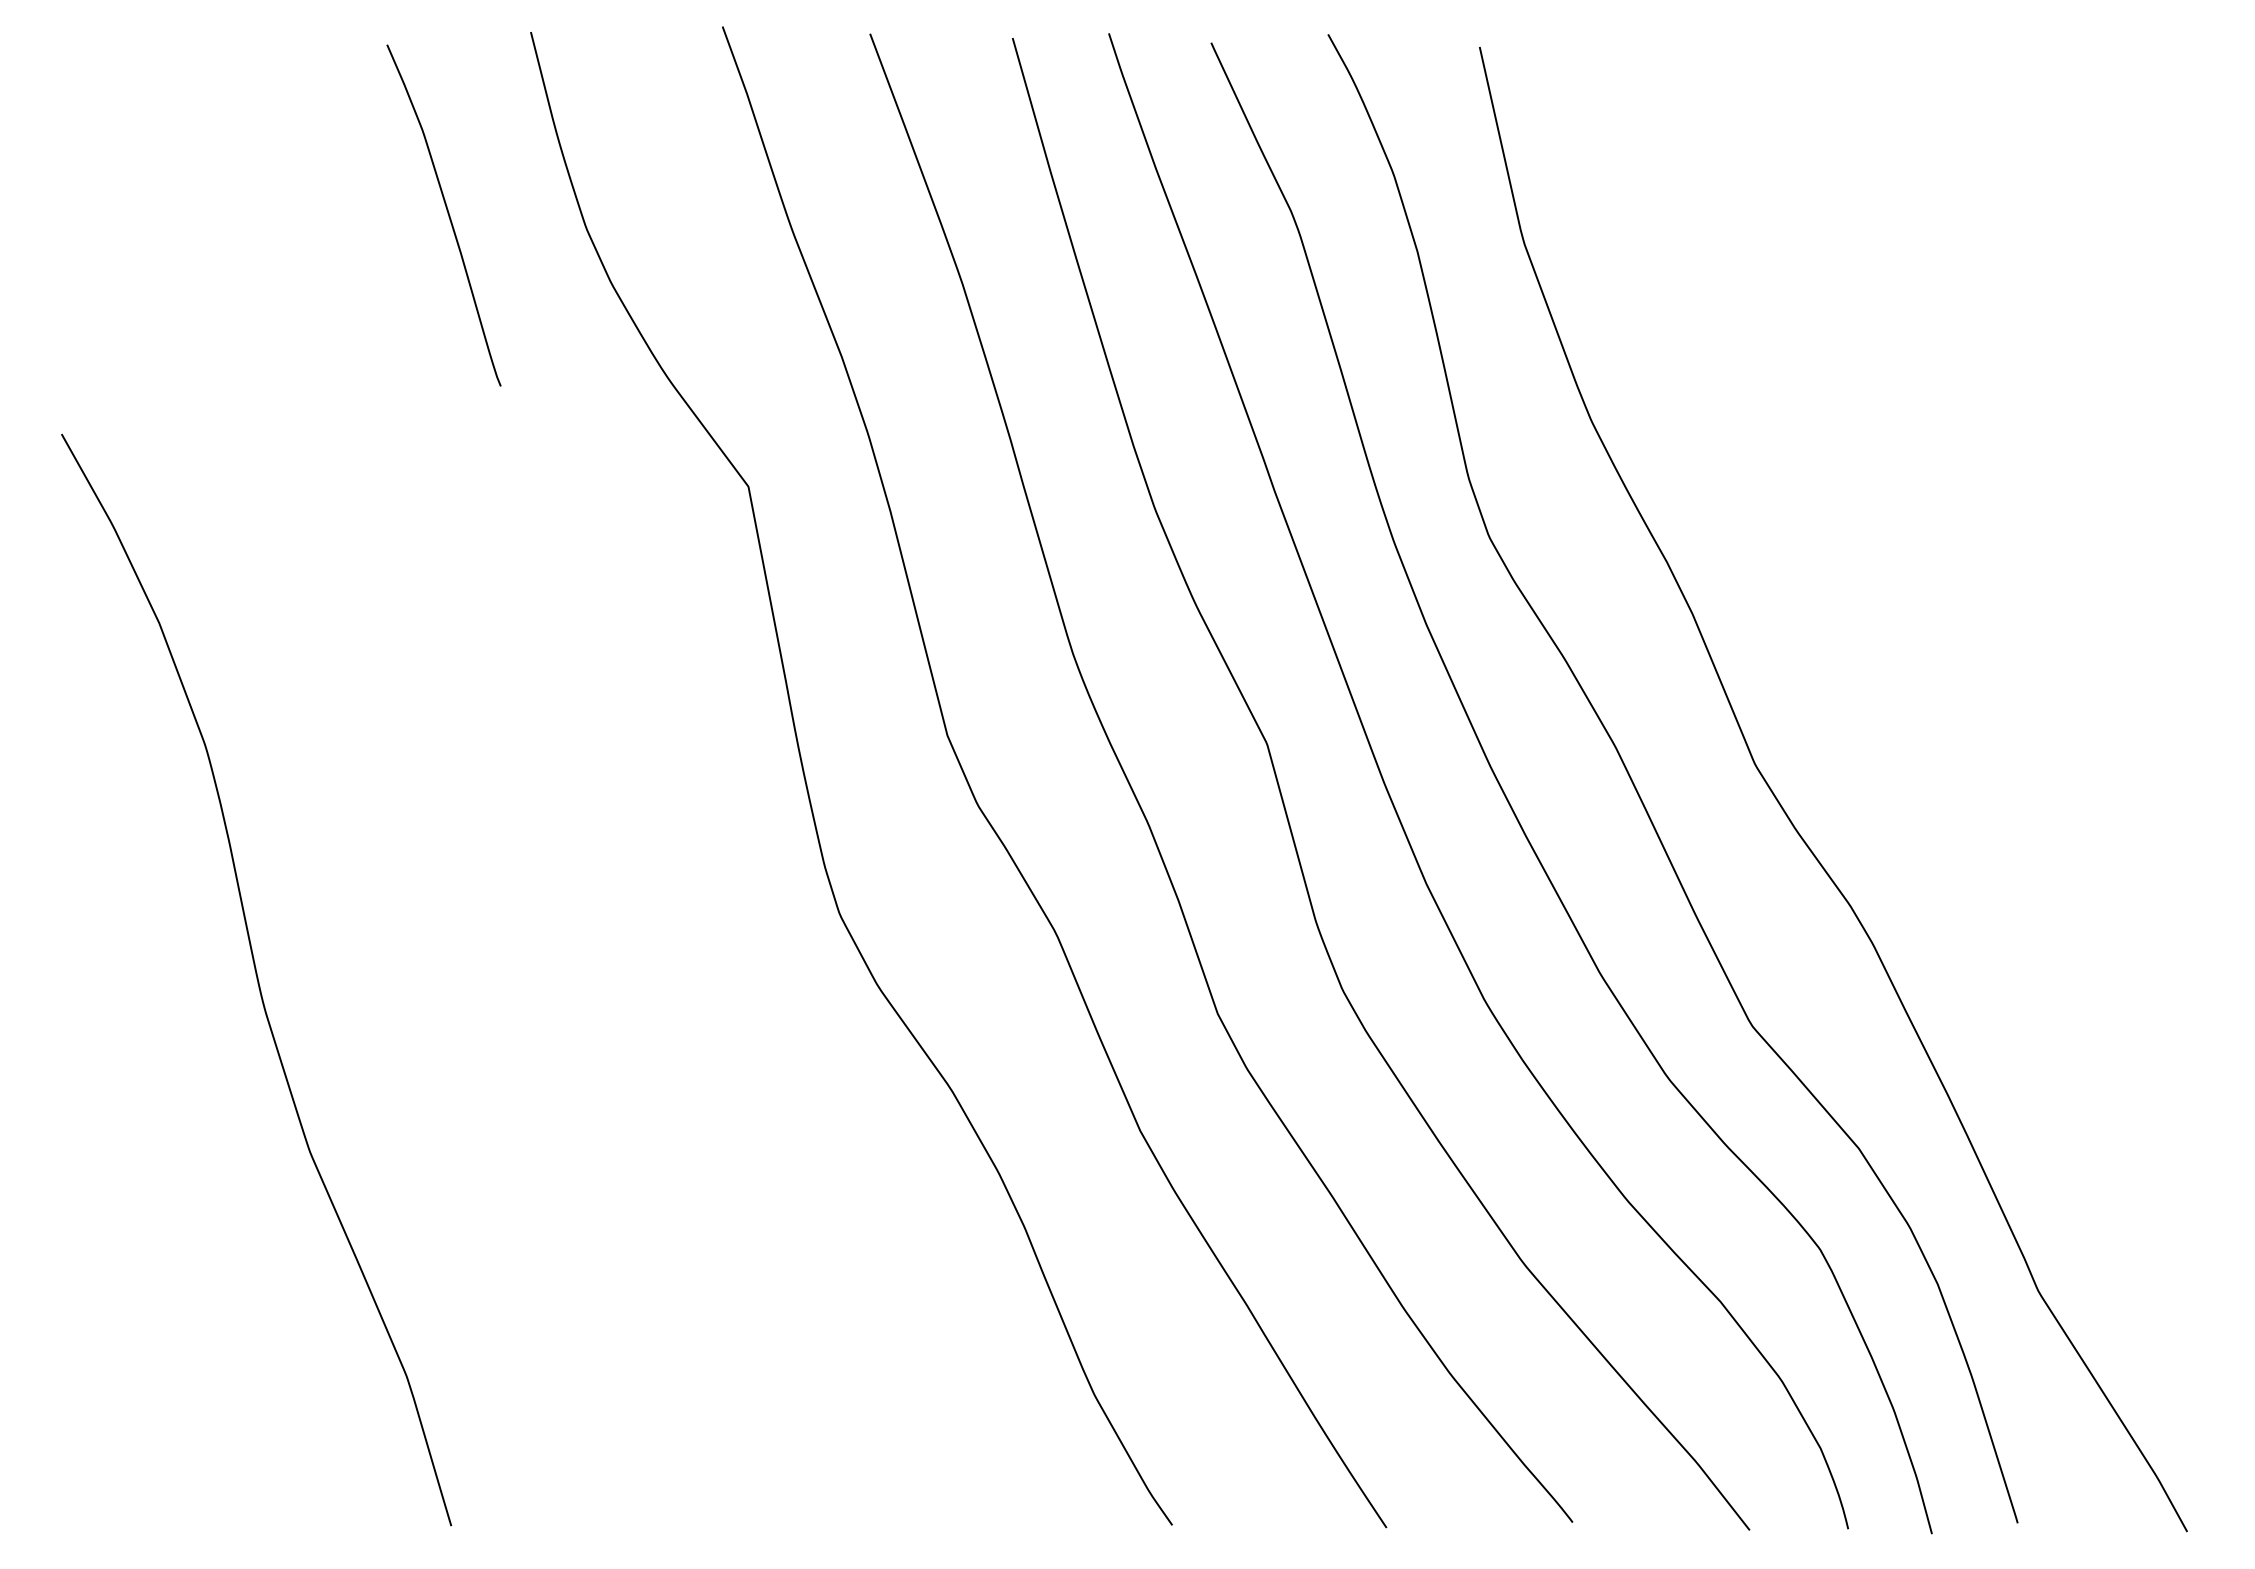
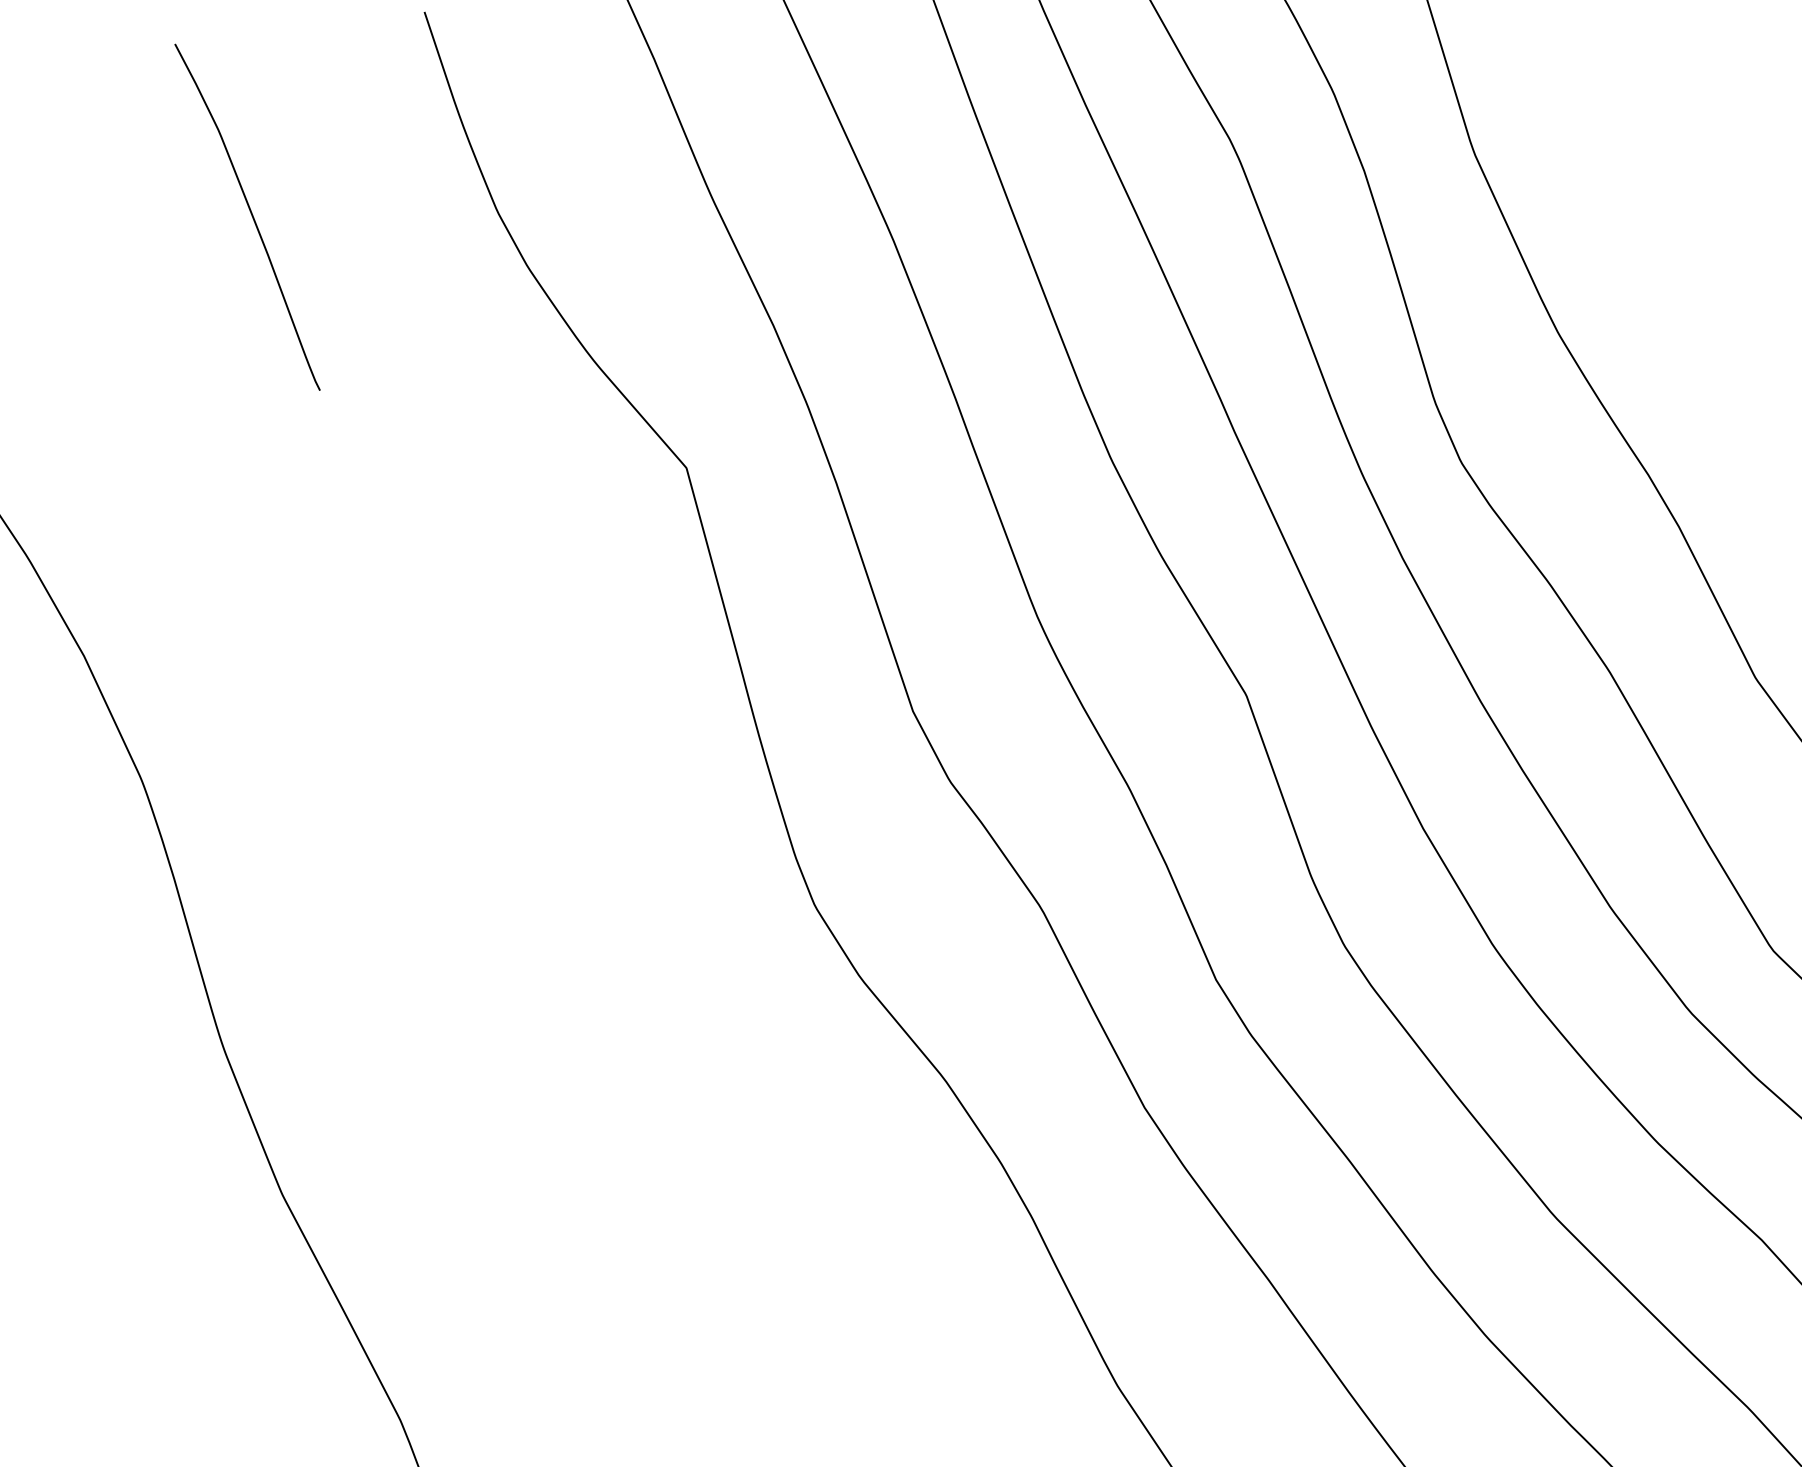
curve: (447, 213) -> (251, 214), moved

